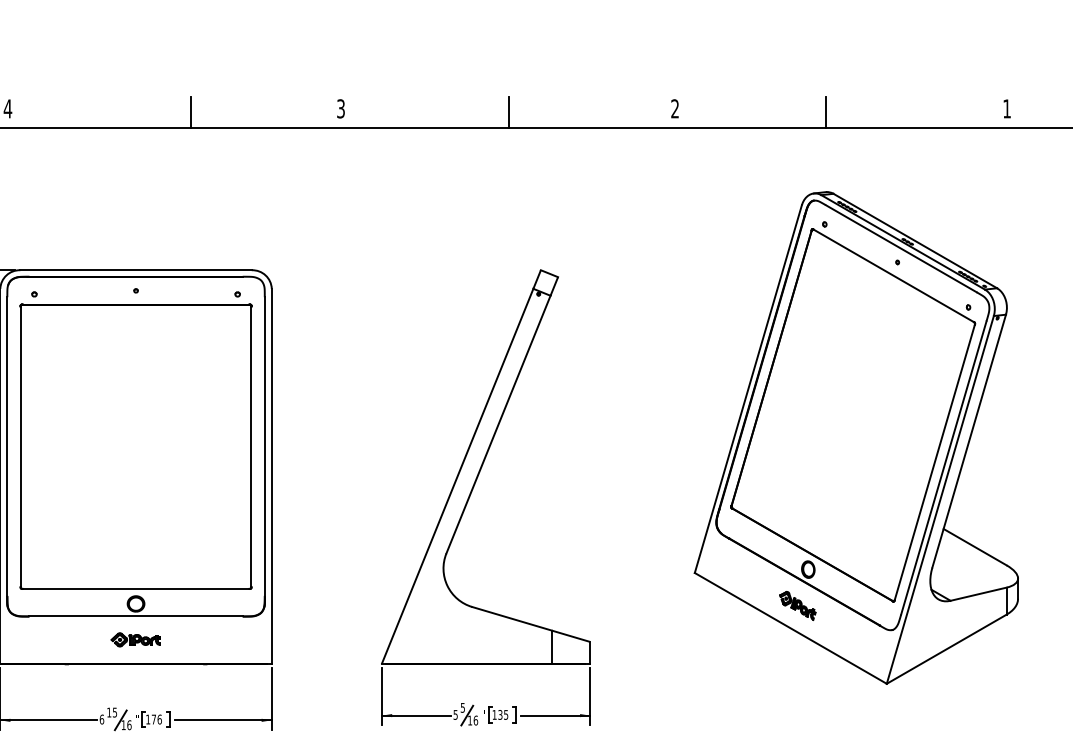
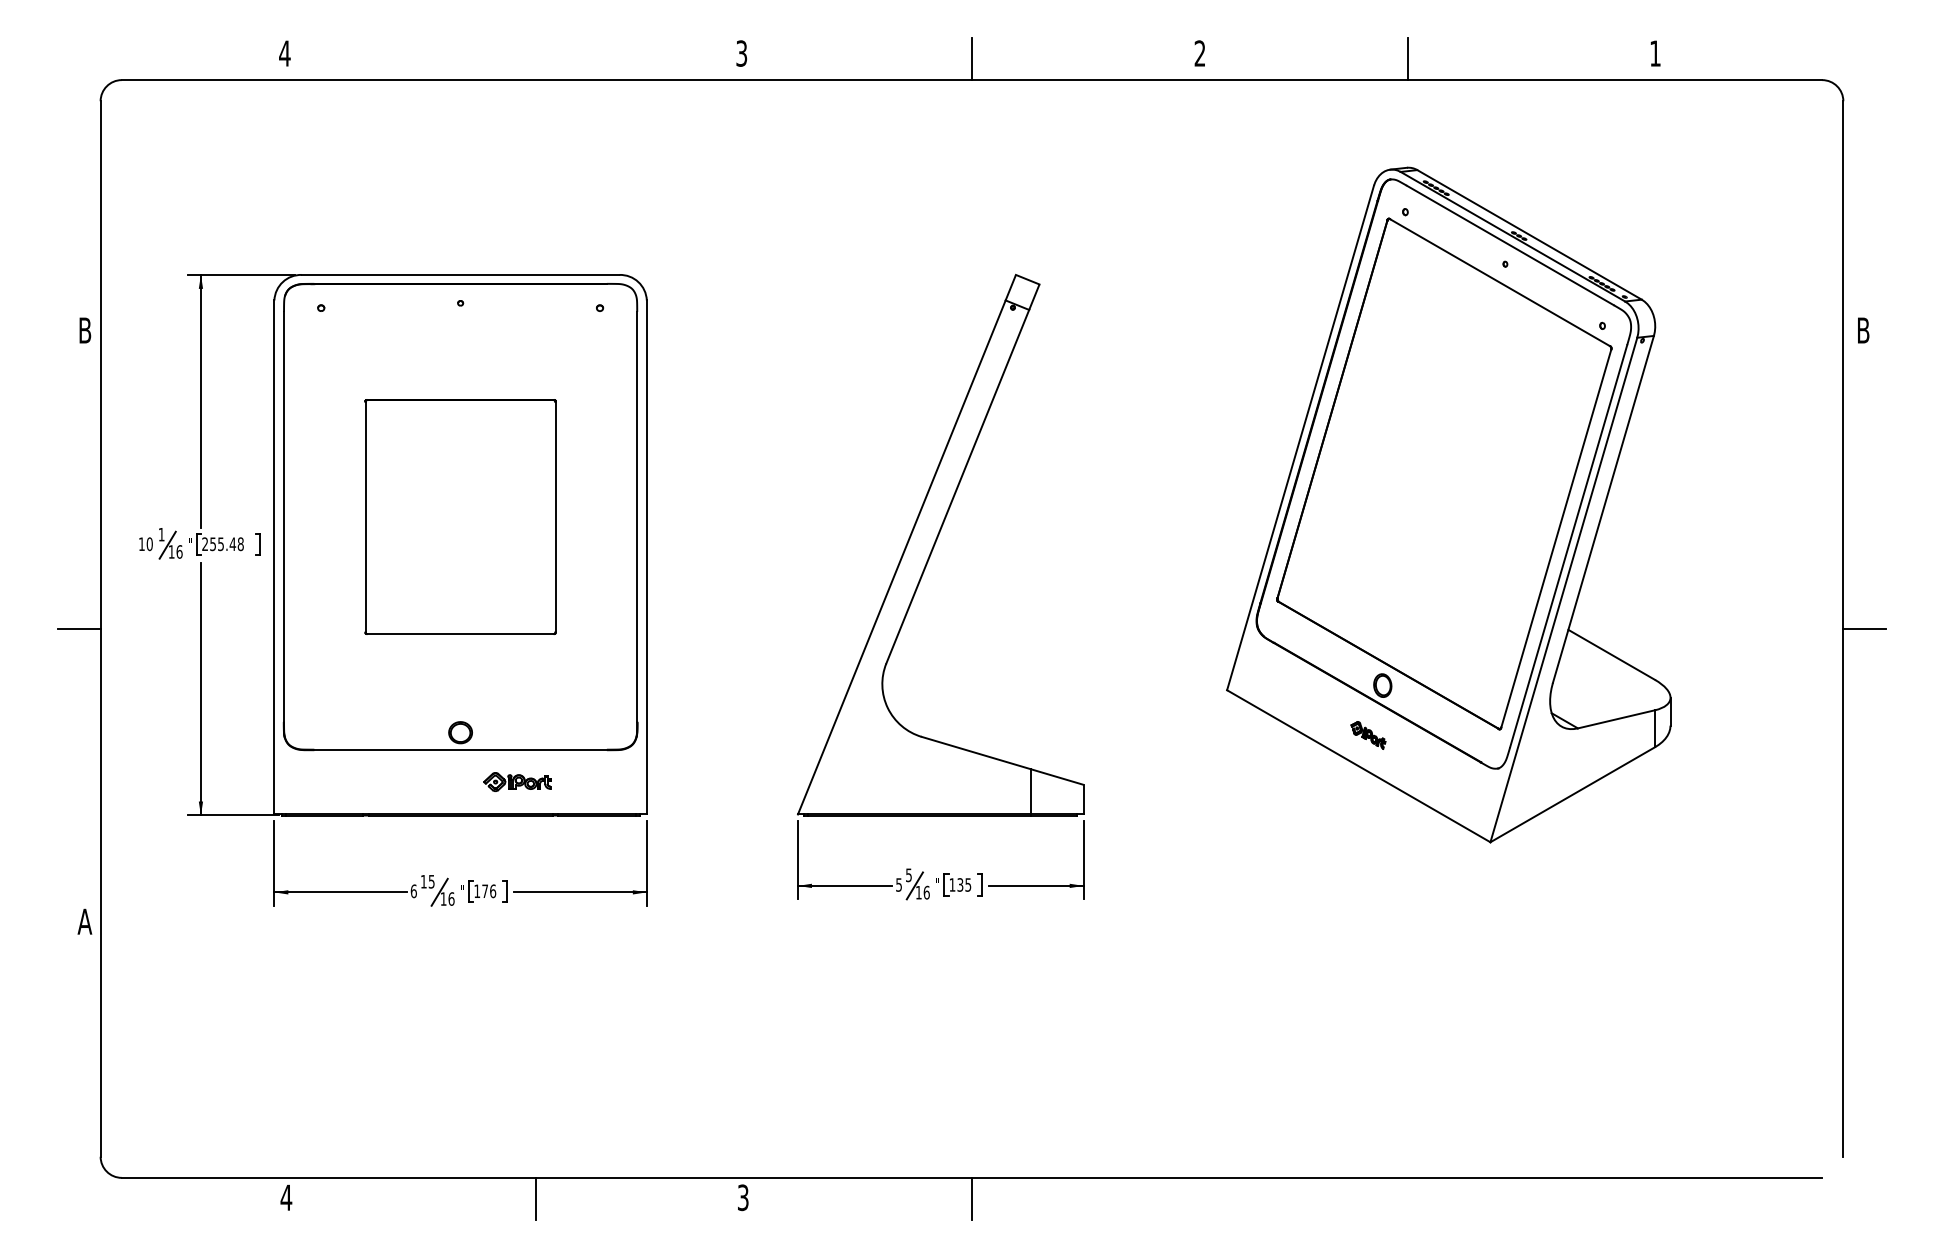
line: (191, 112) -> (536, 58), removed
part: (135, 446) -> (460, 516), size x0.6
part: (797, 605) -> (1368, 735), size x0.7
part: (135, 639) -> (517, 781), moved

